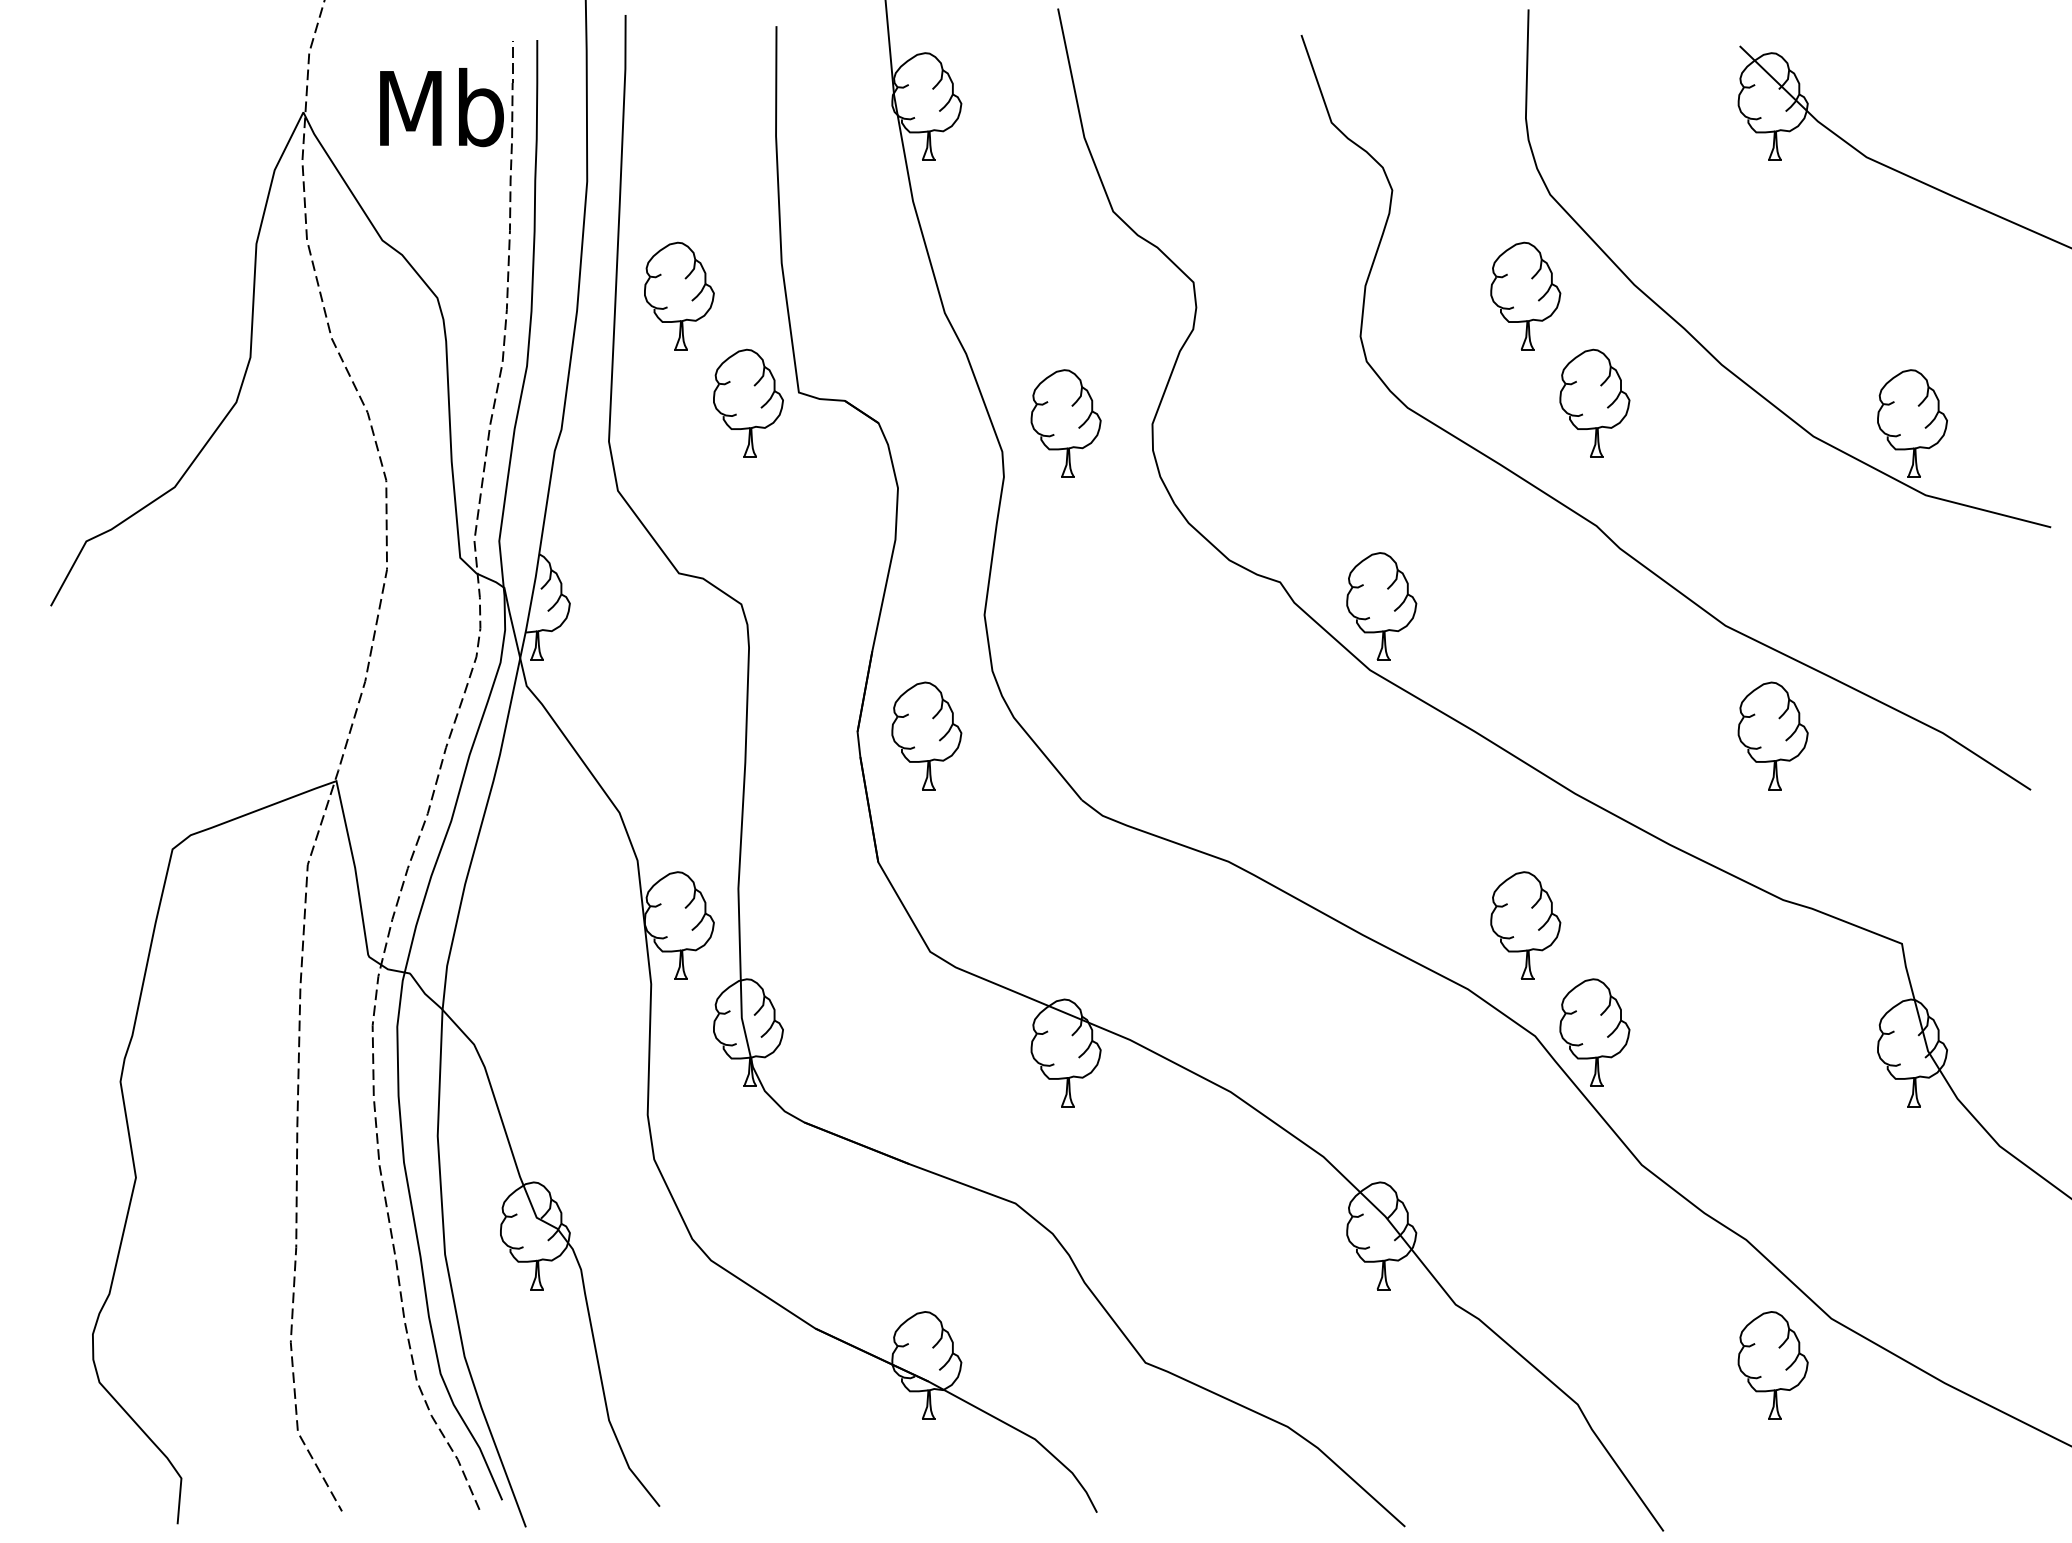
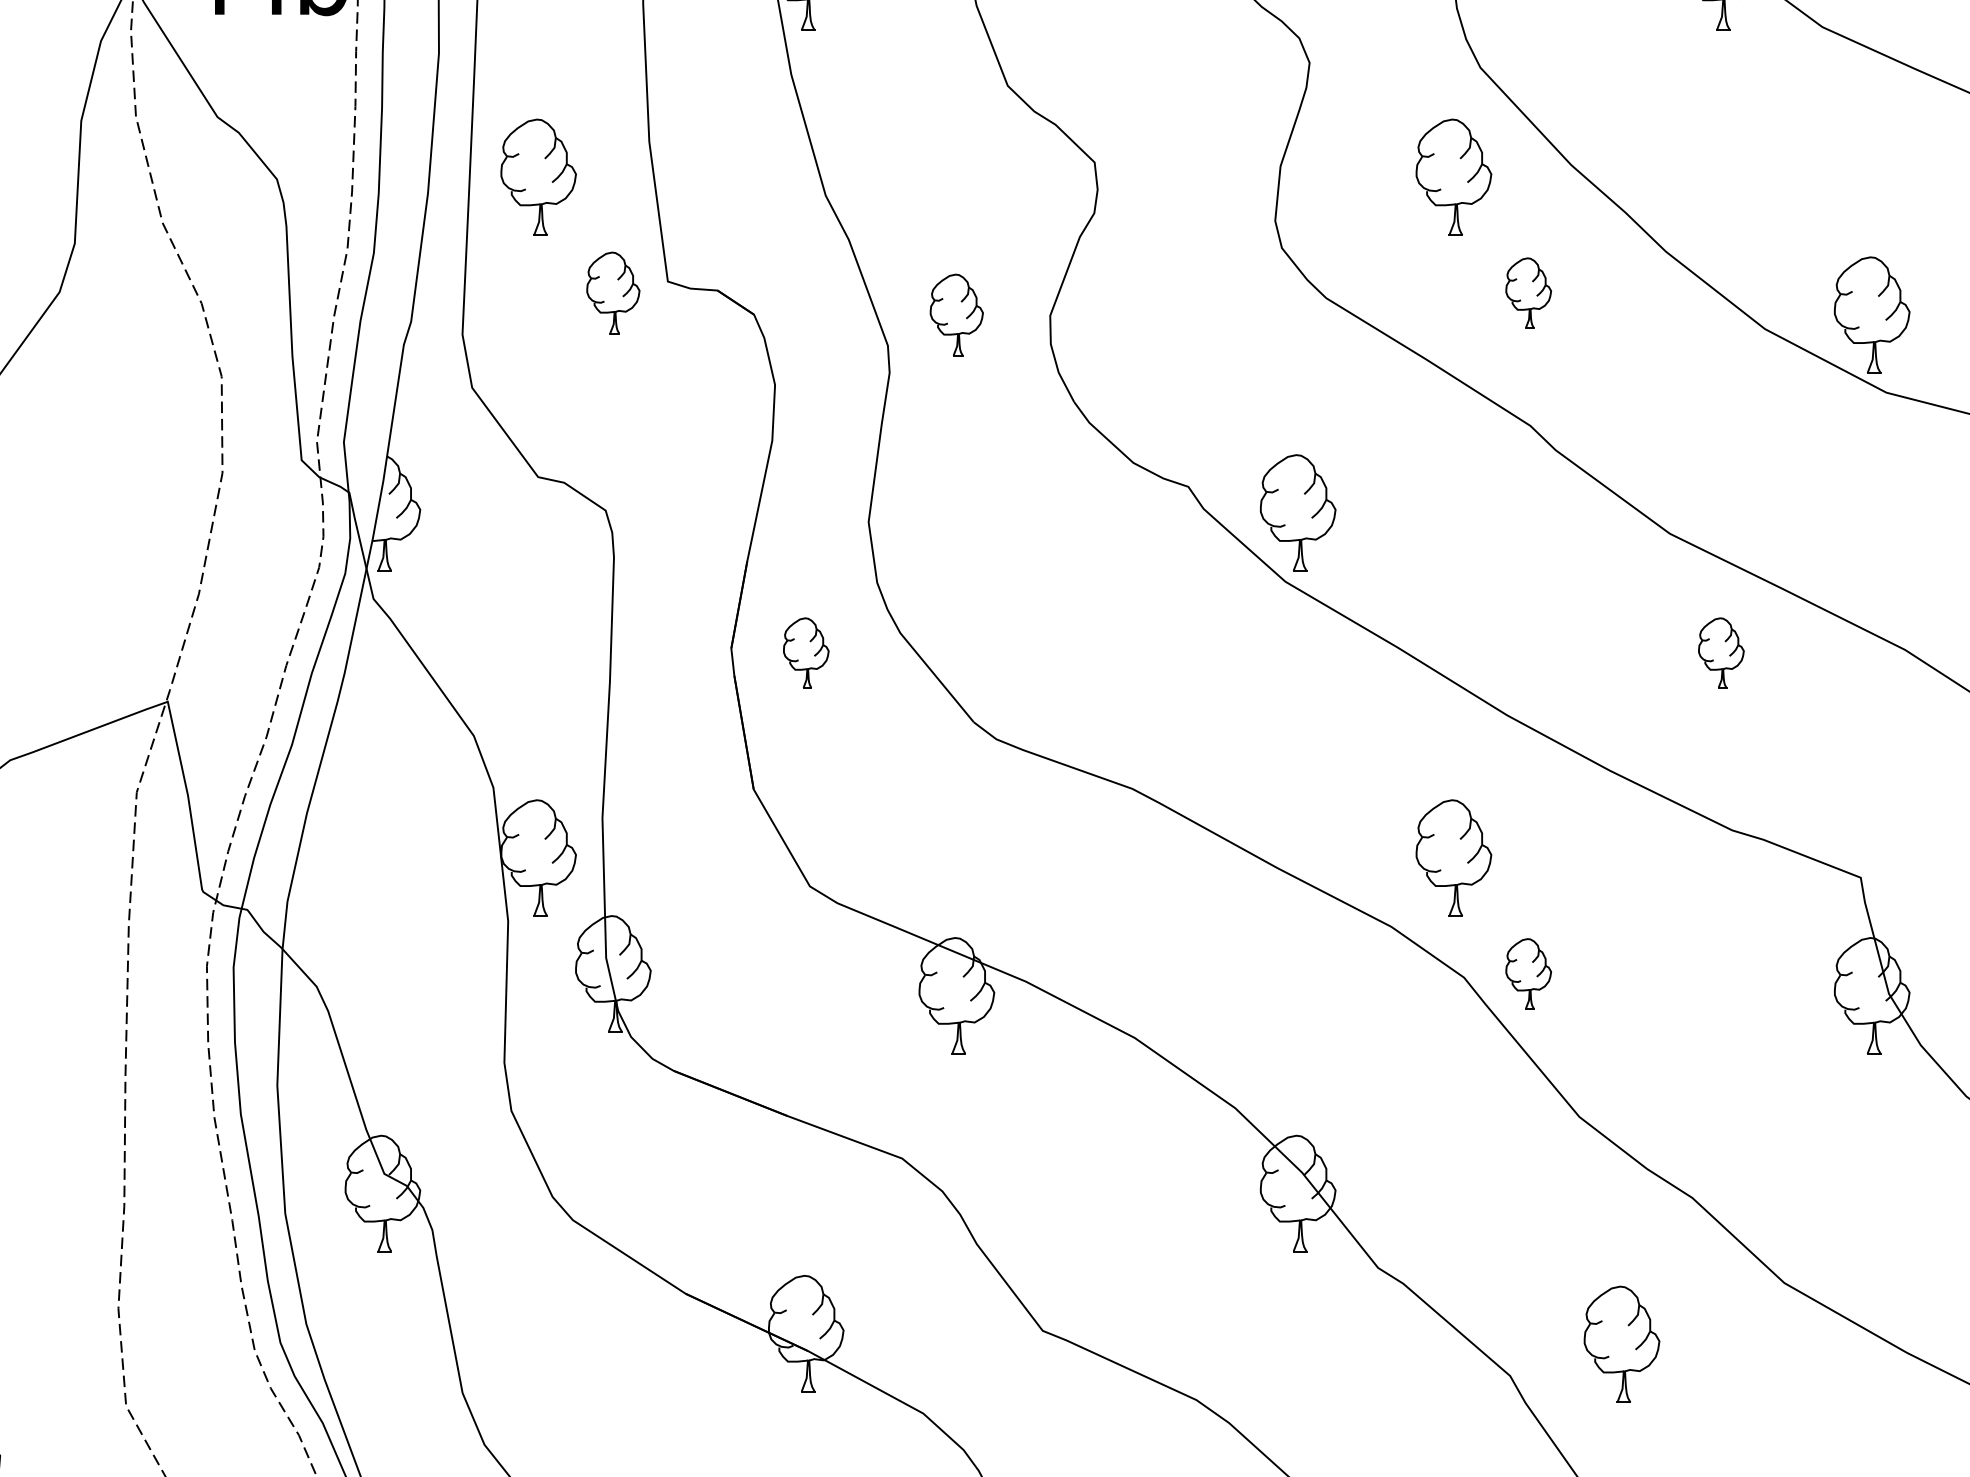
part: (748, 402) -> (613, 292), size x0.7
part: (1594, 402) -> (1528, 292), size x0.6
part: (1065, 423) -> (956, 315), size x0.7
part: (926, 735) -> (805, 652), size x0.6
part: (1772, 735) -> (1720, 652), size x0.6
part: (1594, 1032) -> (1528, 973), size x0.6
part: (1772, 1365) -> (1621, 1344), moved

